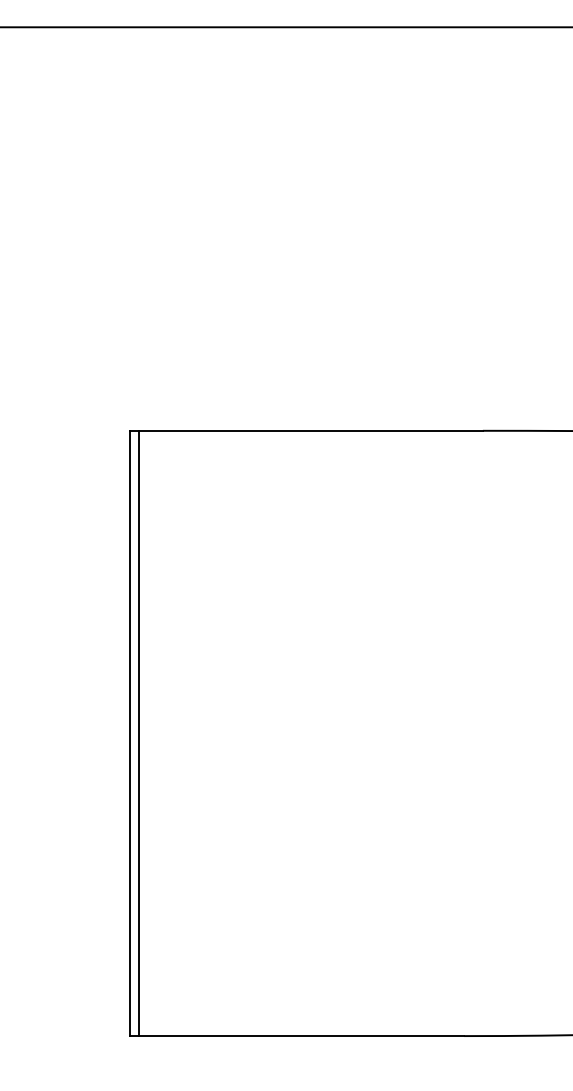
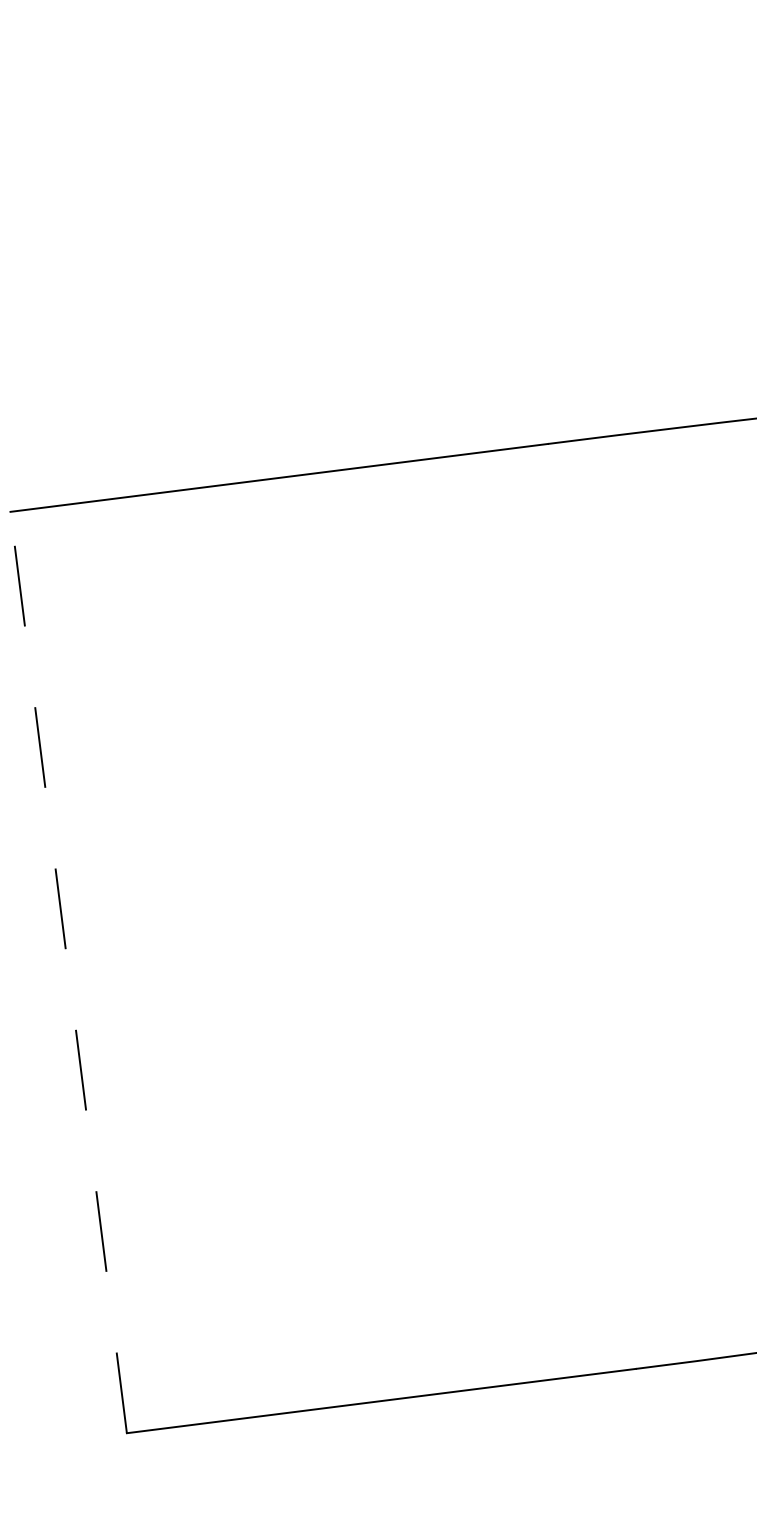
line: (129, 733) -> (68, 972), solid -> dashed
line: (139, 733) -> (83, 970), removed

